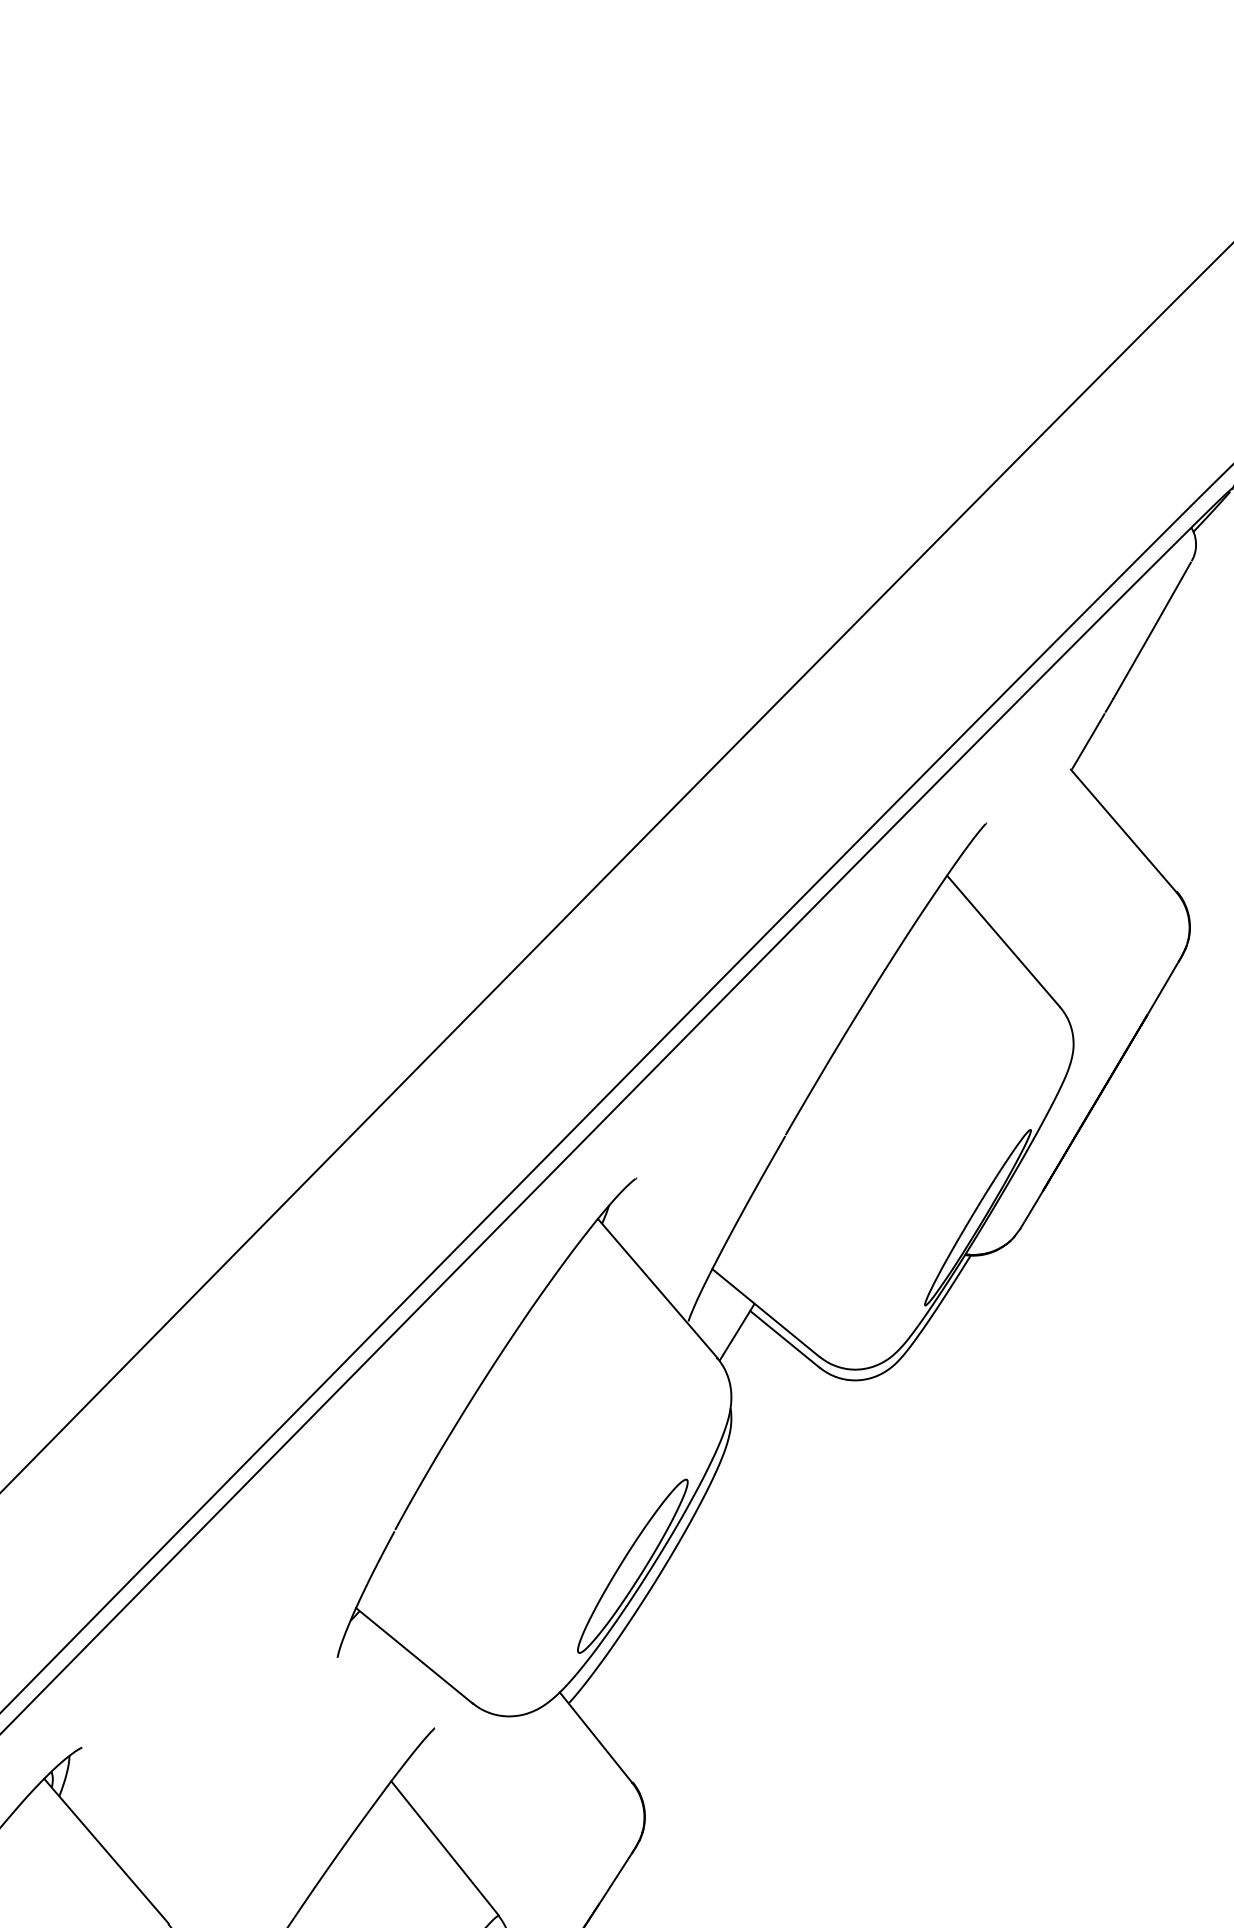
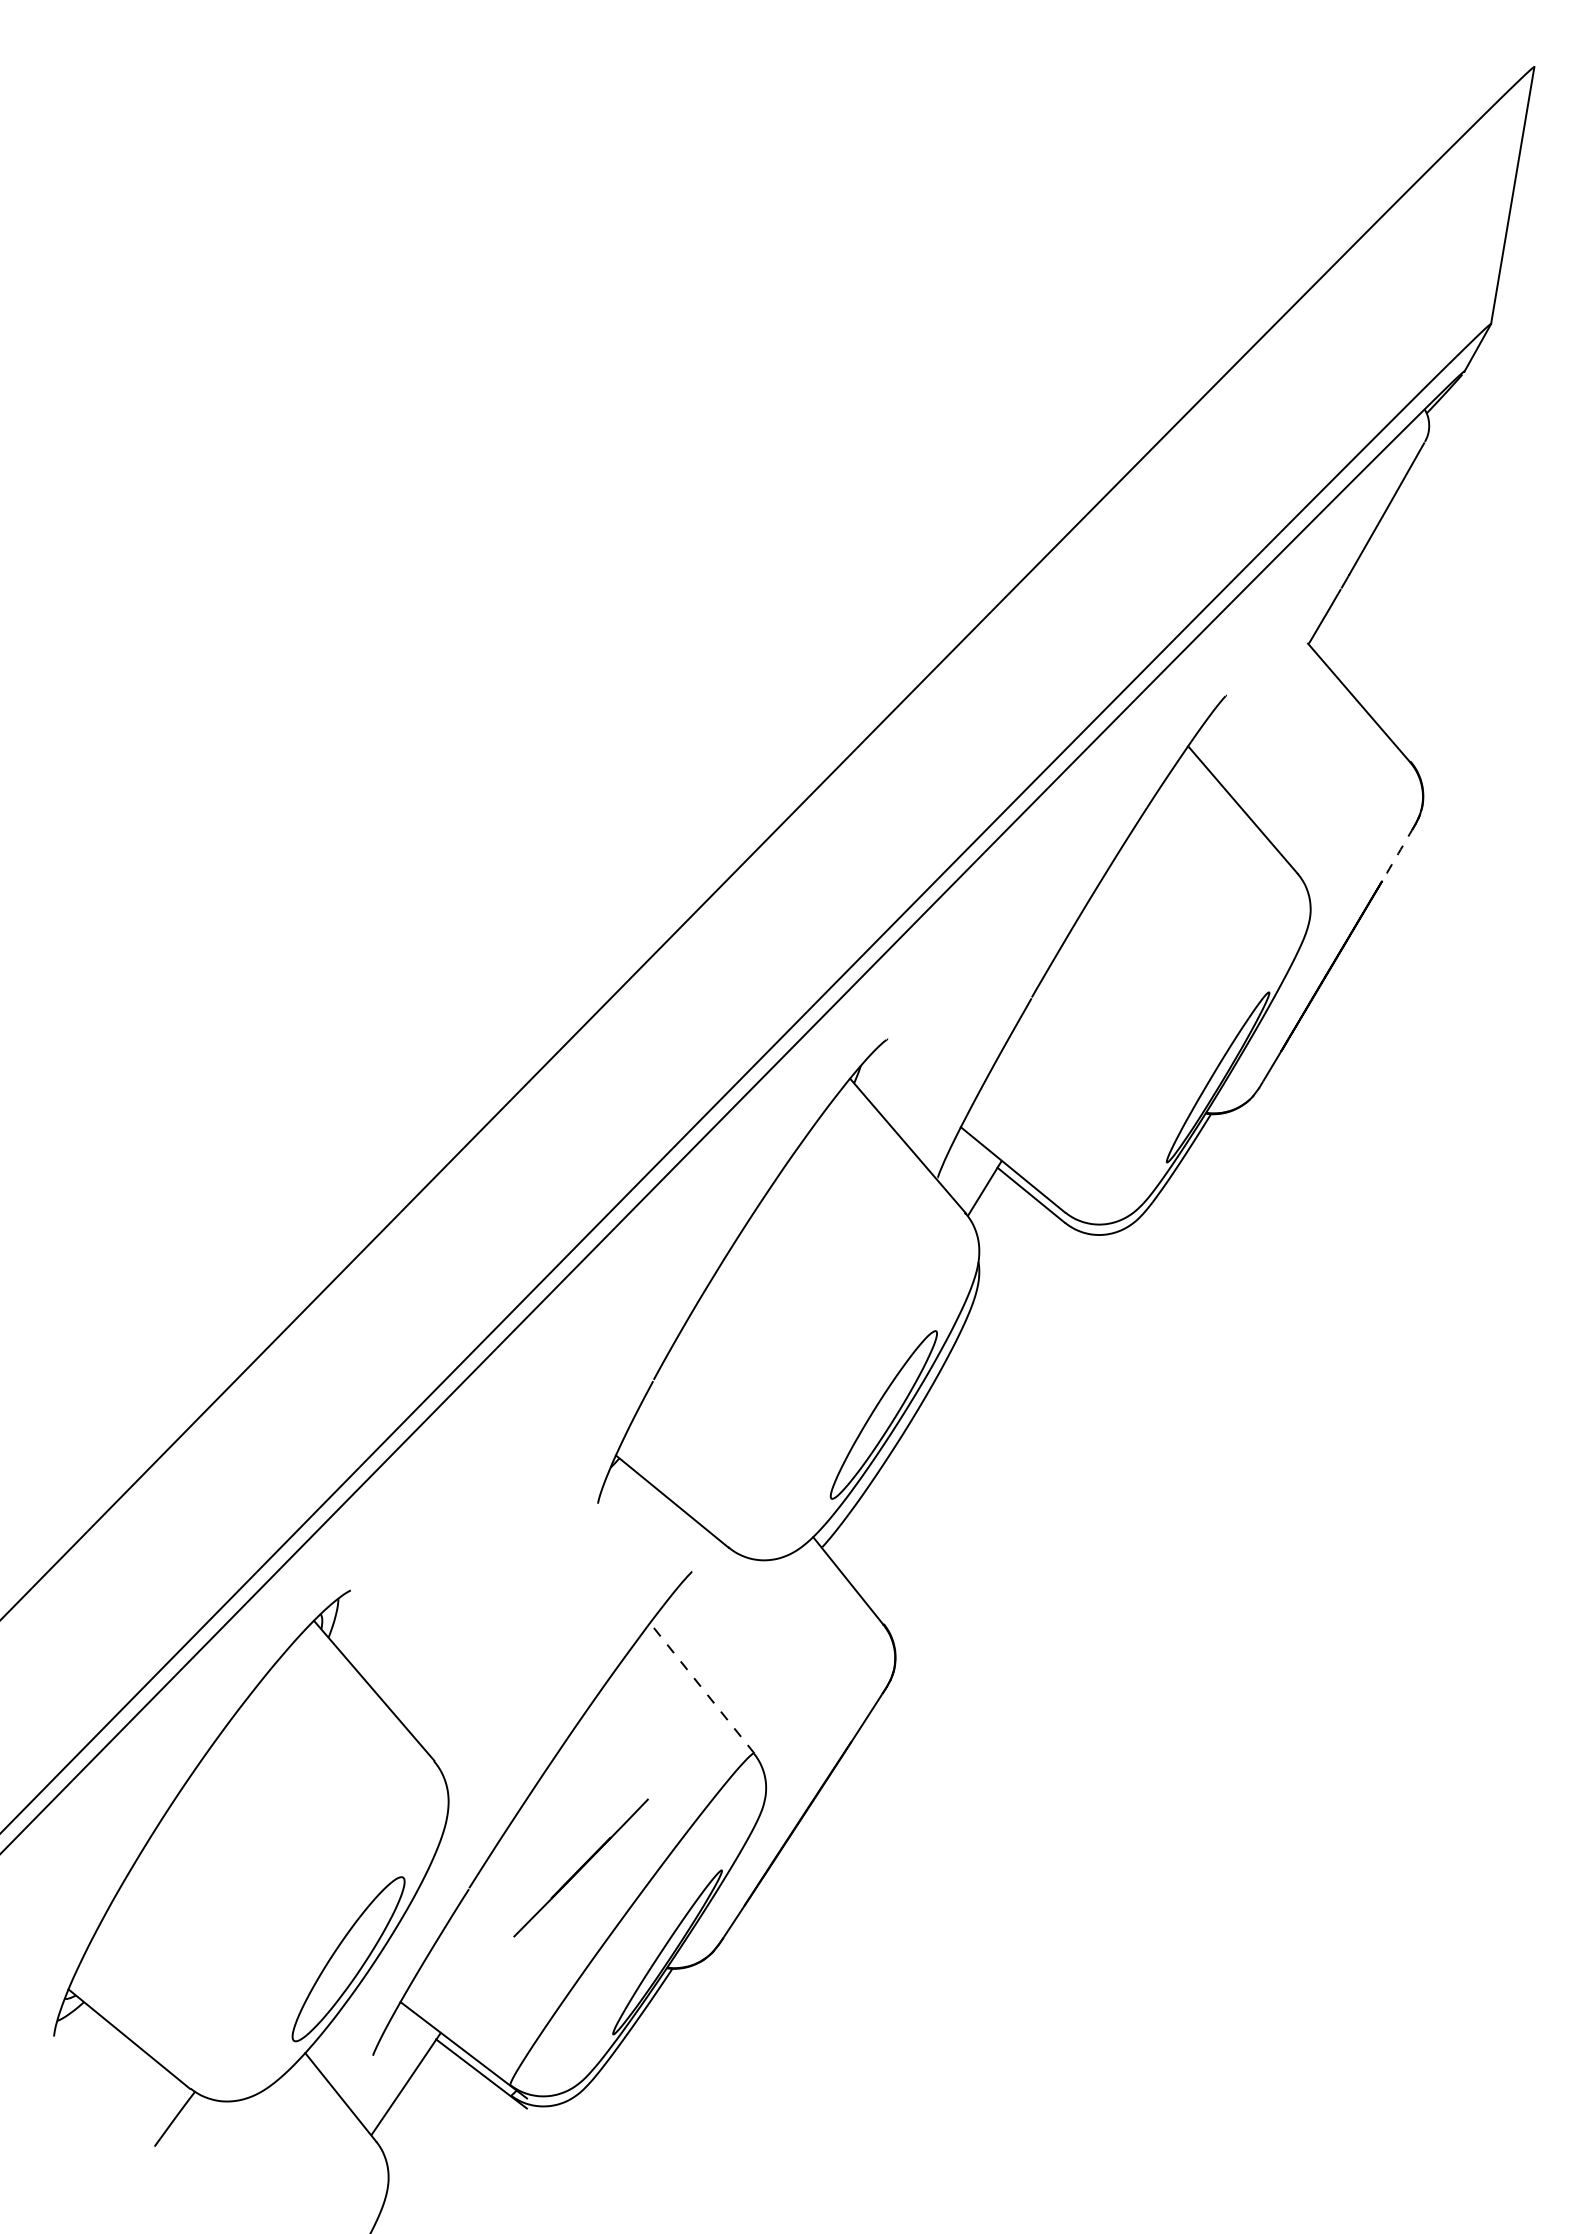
arc: (1159, 994) -> (1393, 861), solid -> dashed
line: (445, 1848) -> (702, 1688), solid -> dashed

